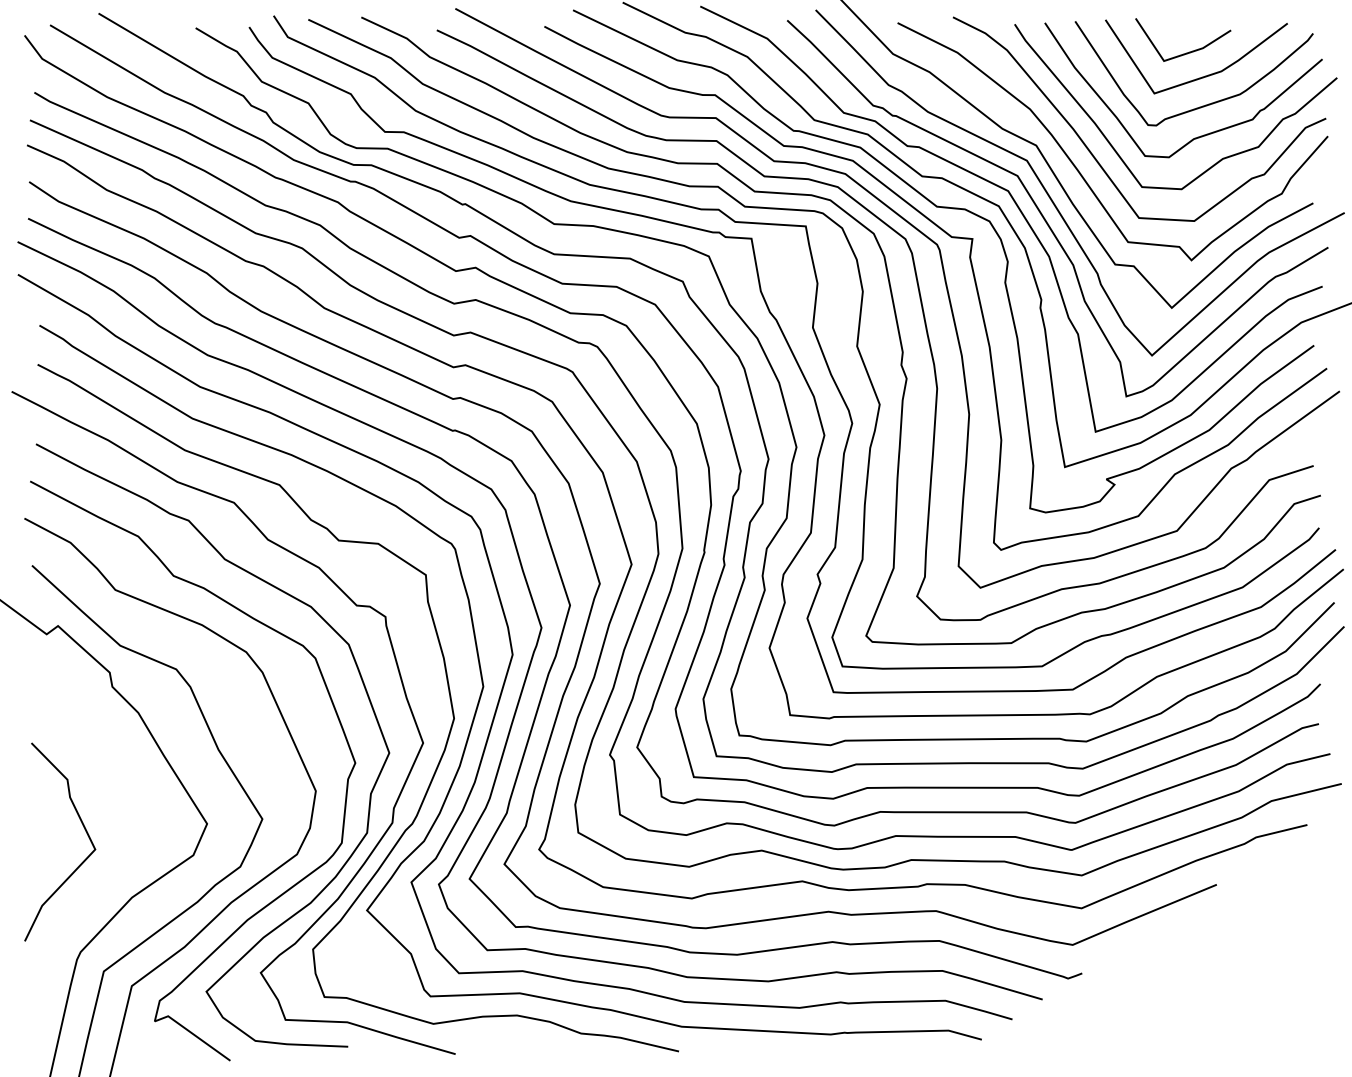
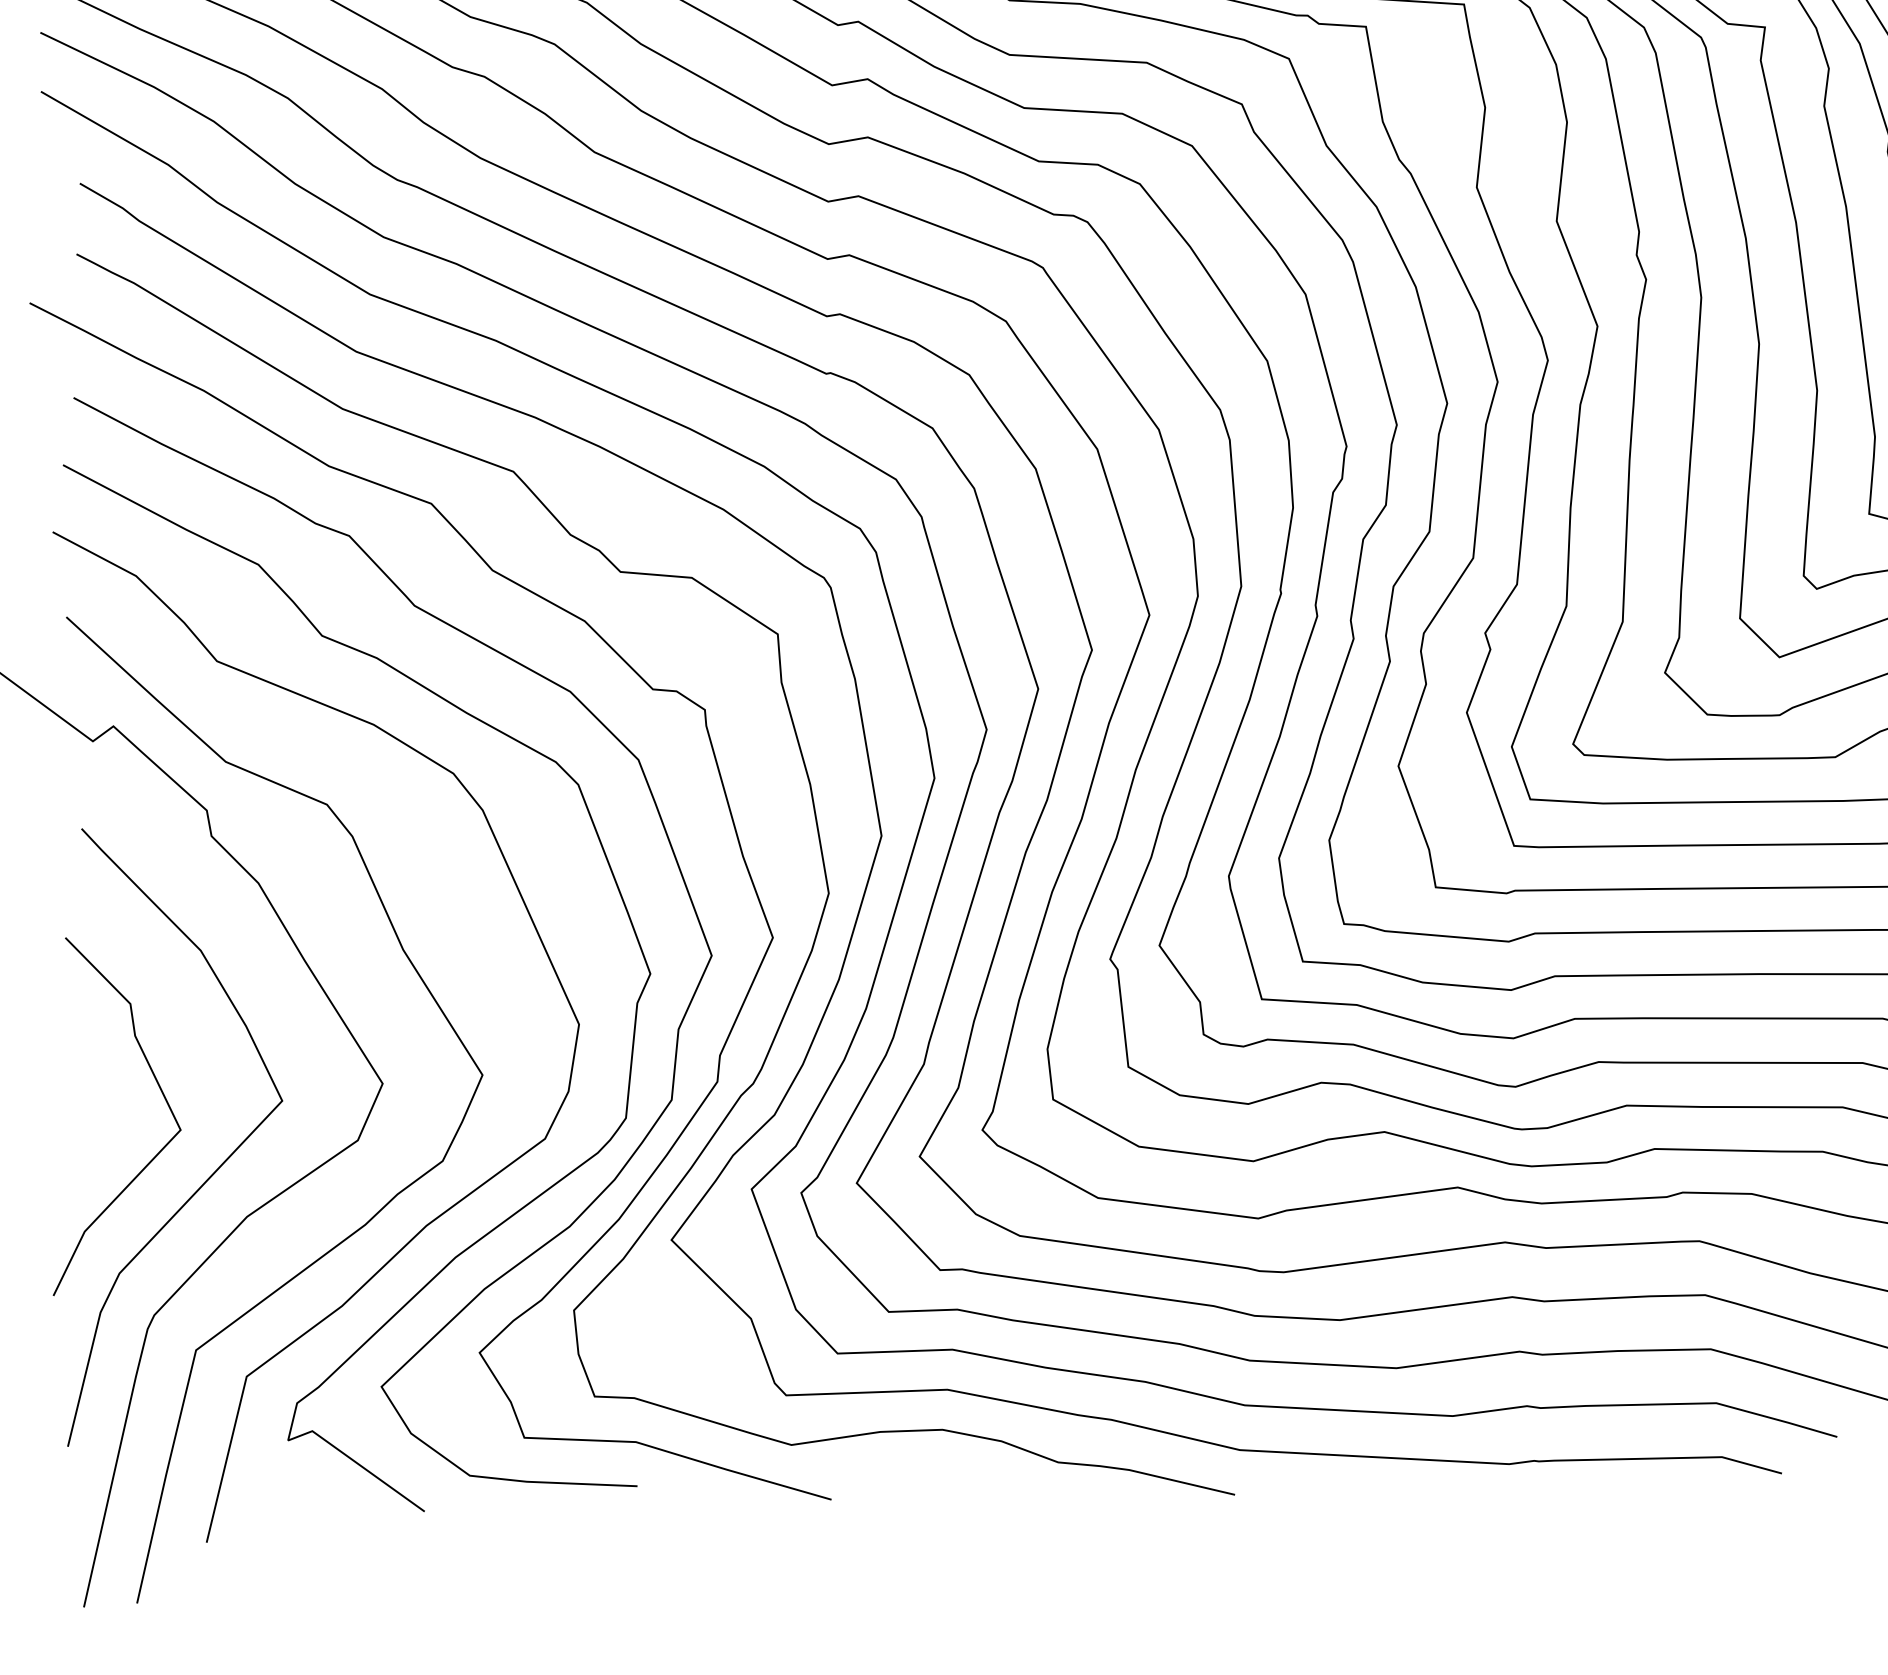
curve: (112, 873) -> (211, 1173), added

